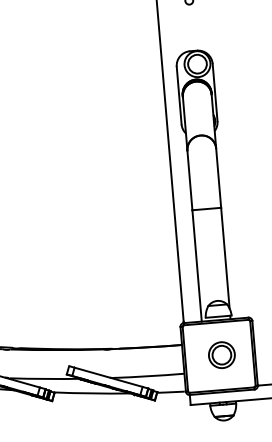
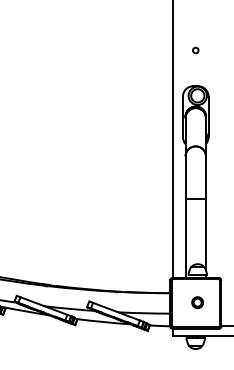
part: (221, 354) -> (197, 302), size x0.6

